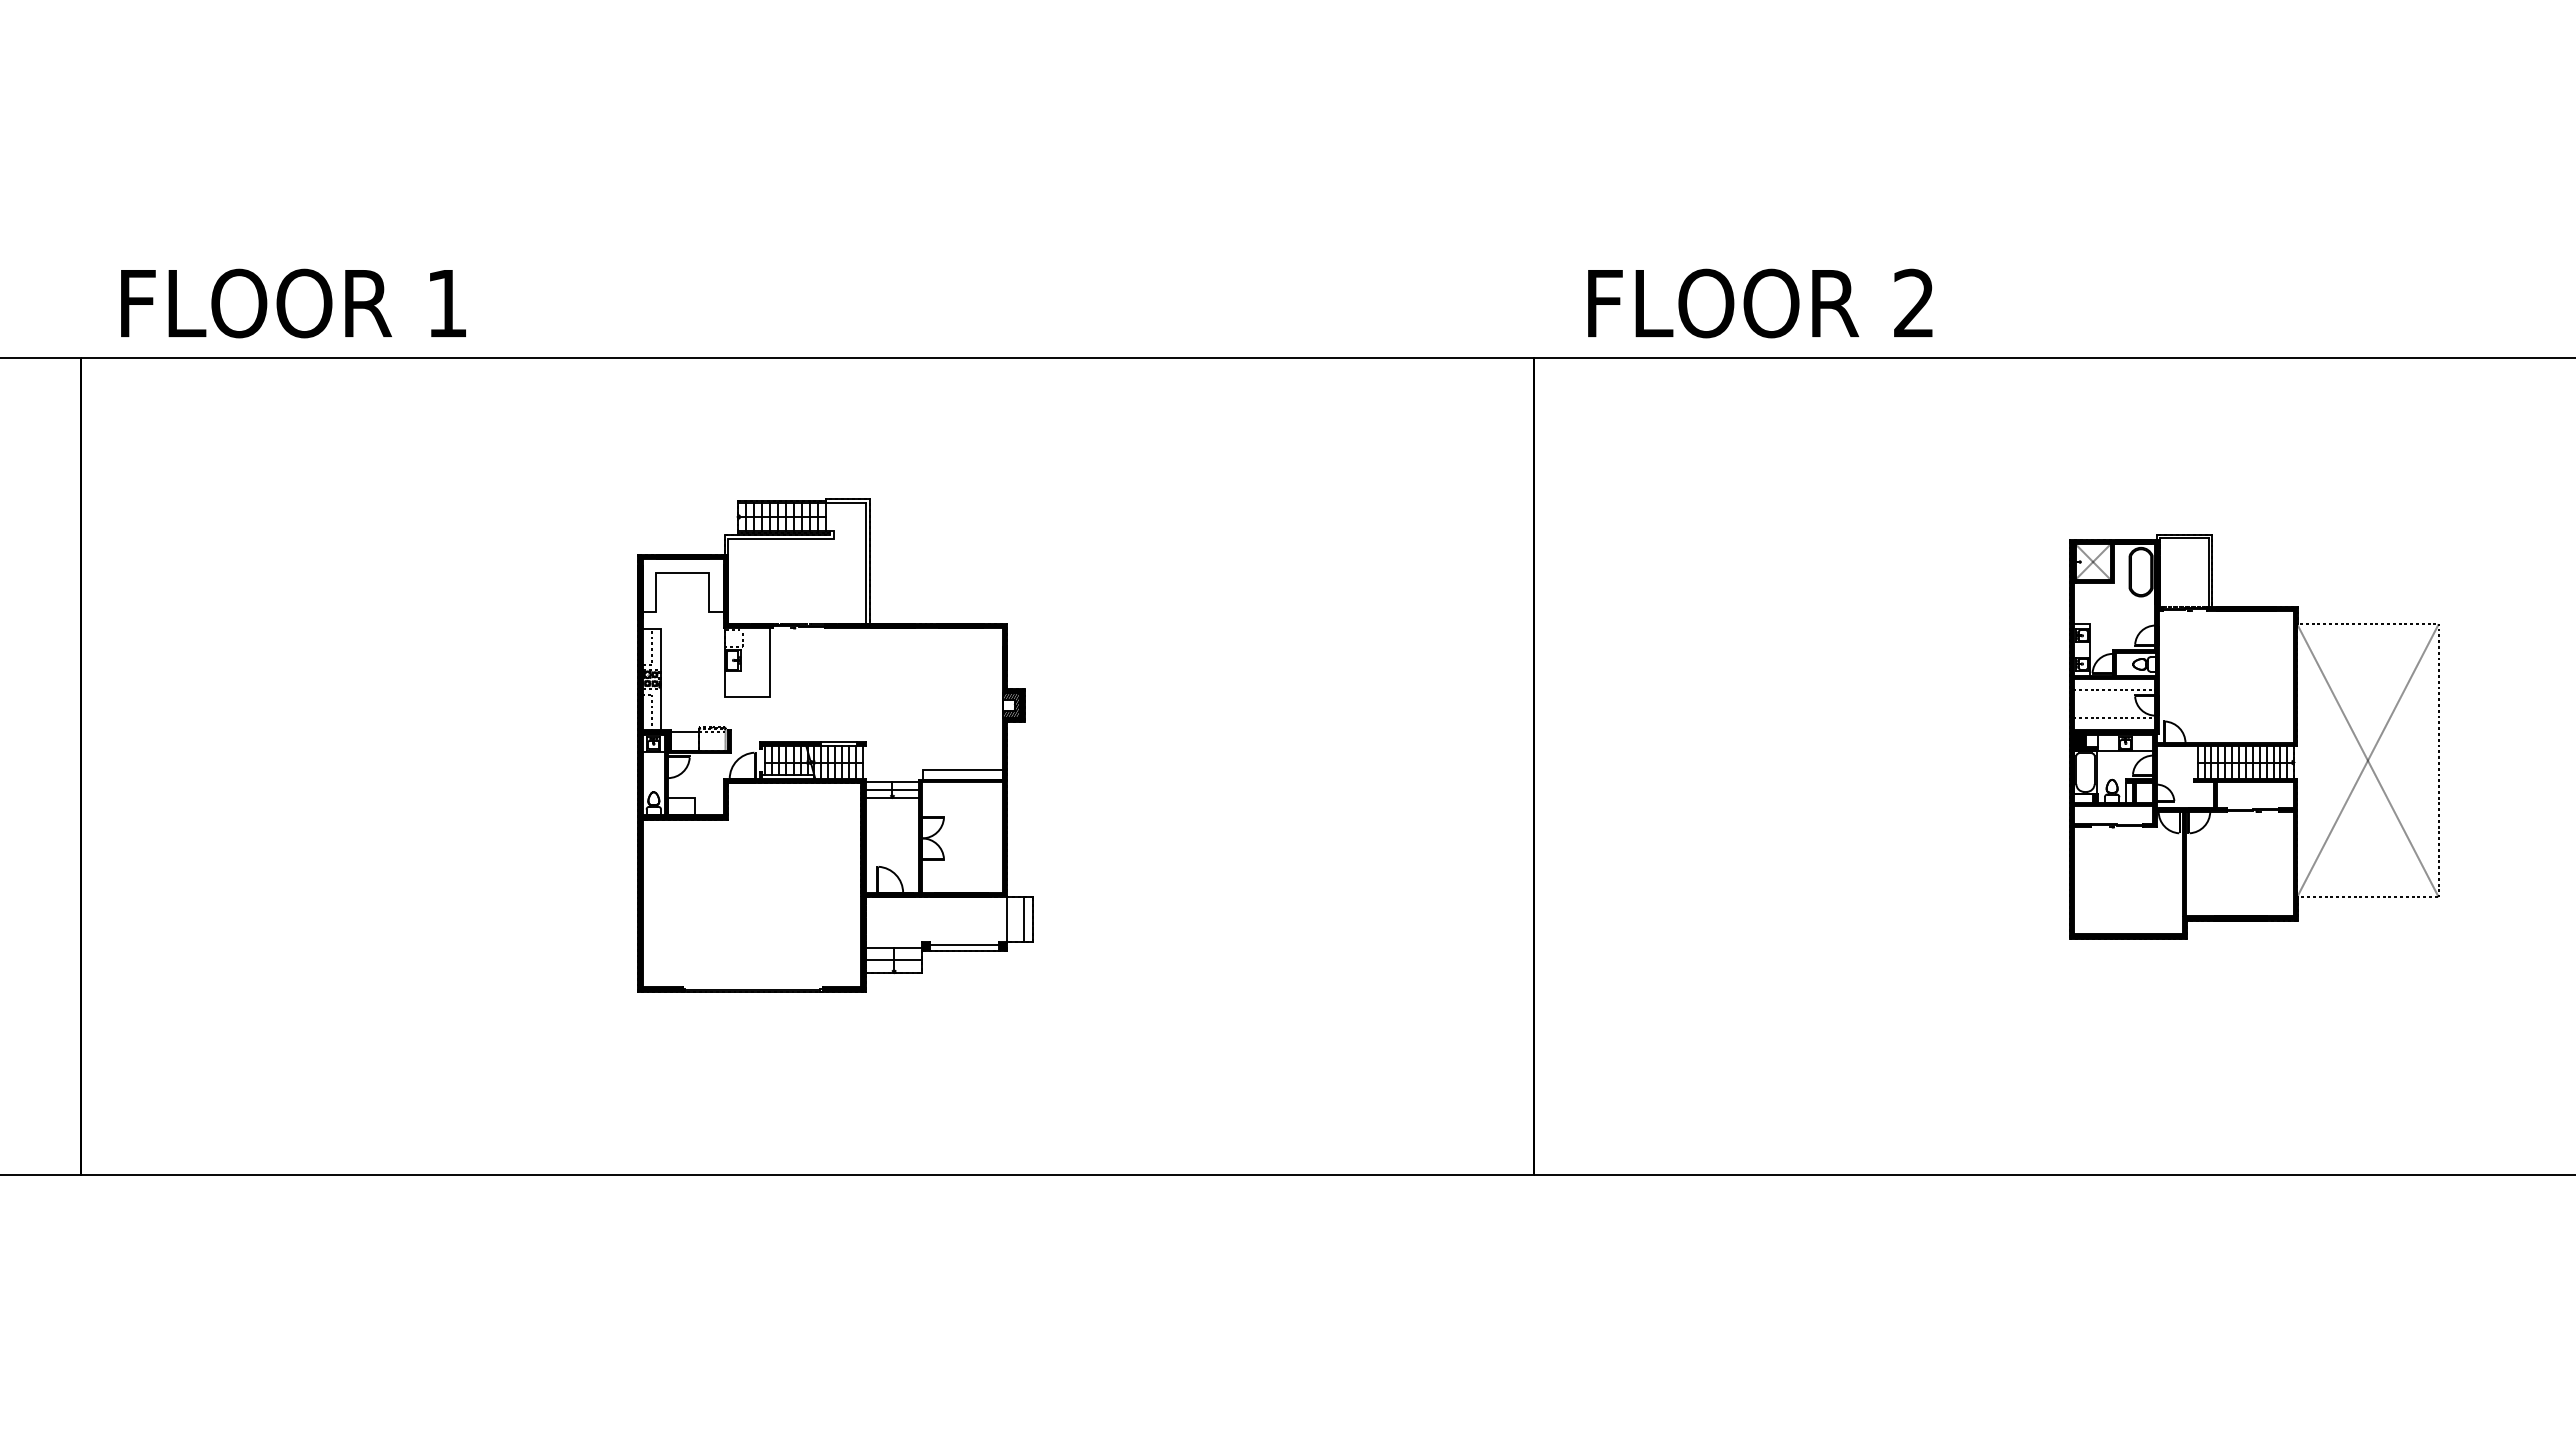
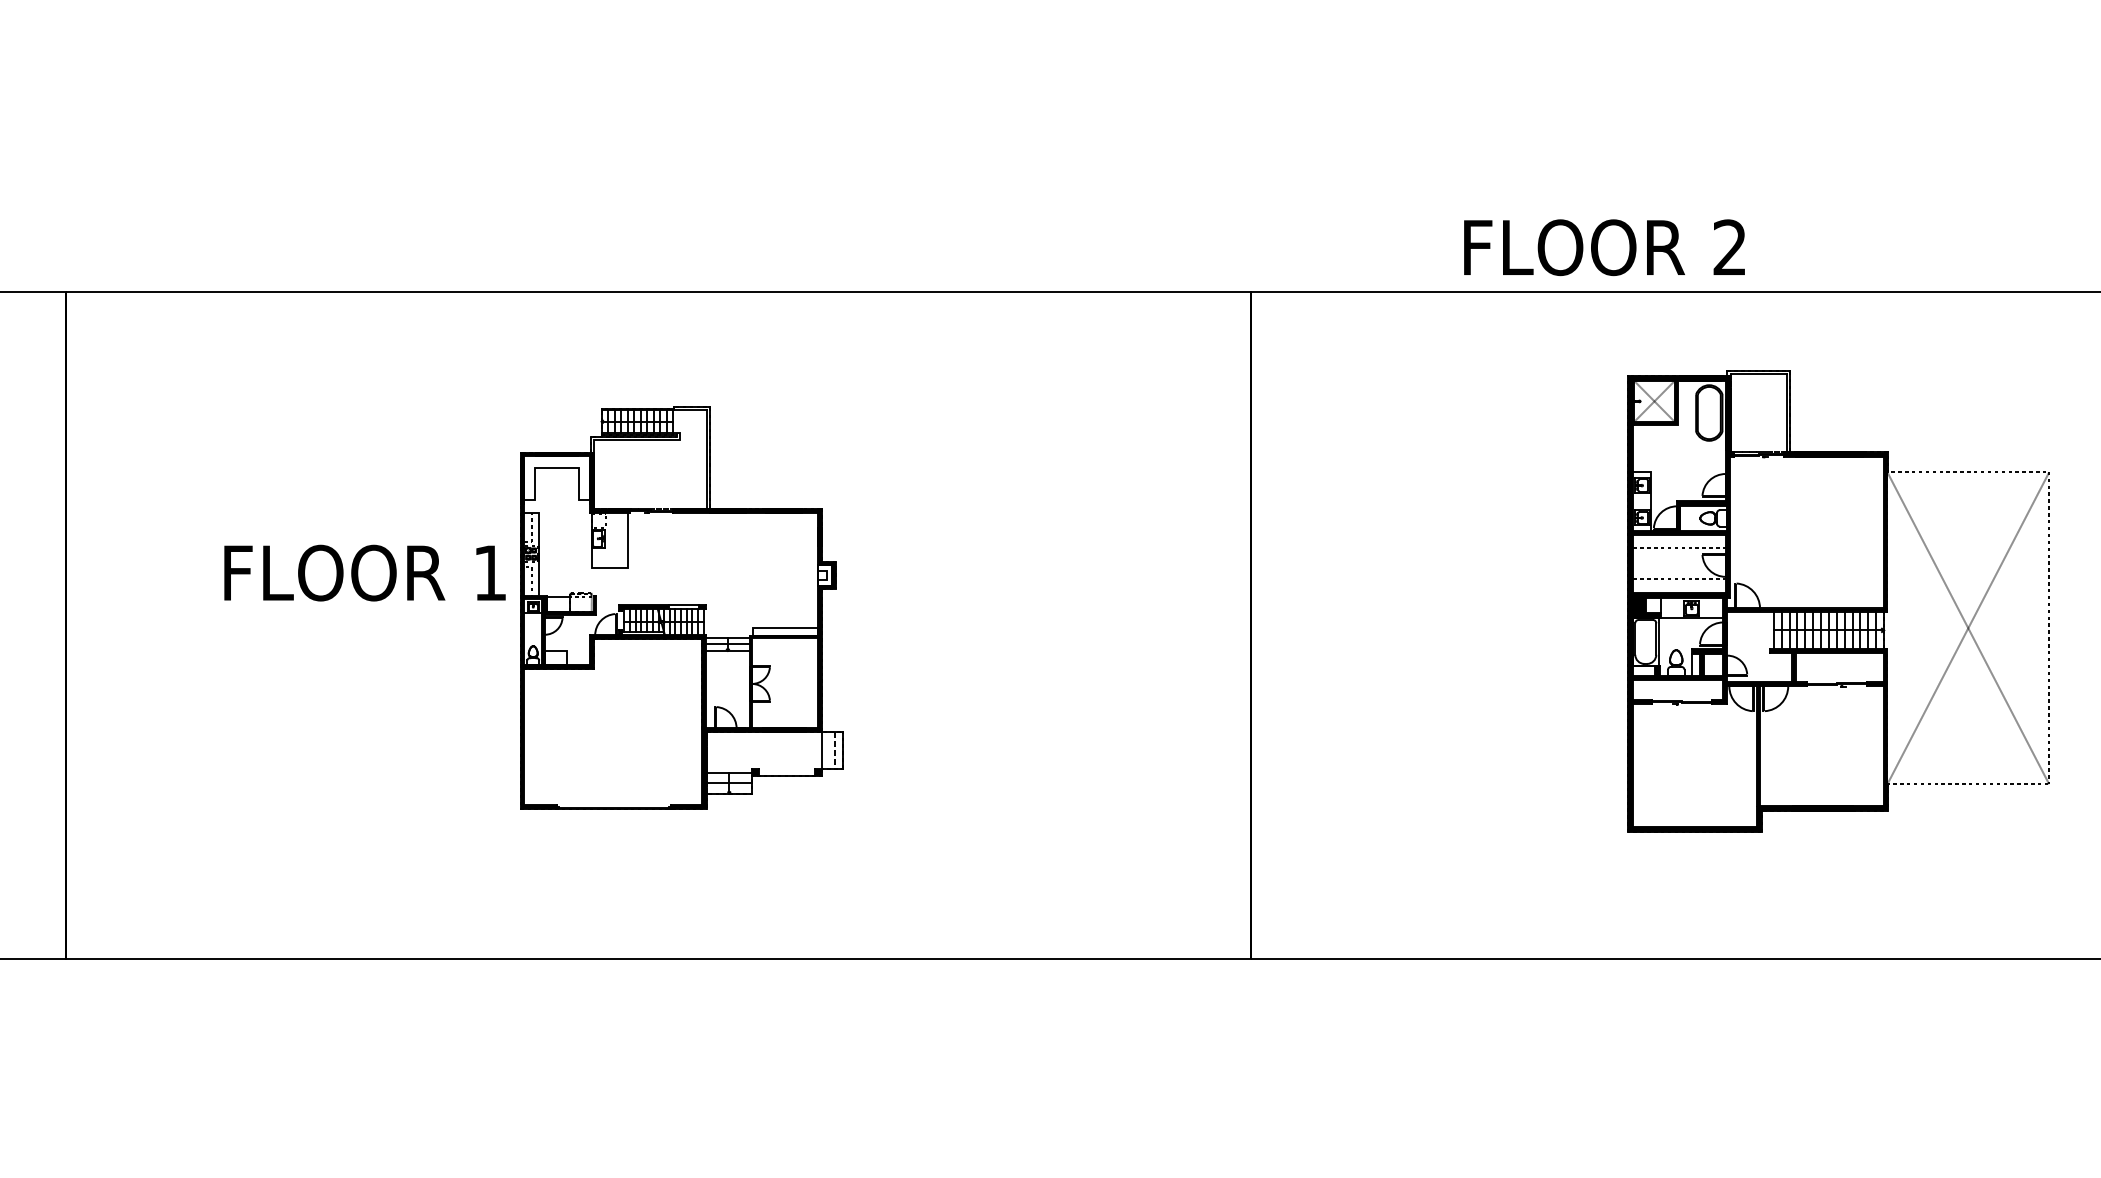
text: (293, 303) -> (364, 573), moved
text: (1760, 303) -> (1604, 247), moved
hatch: (1011, 705) -> (824, 575), removed
part: (2254, 736) -> (1838, 600), size x1.4
line: (1023, 919) -> (834, 750), solid -> dashed
line: (964, 945) -> (786, 771), removed

